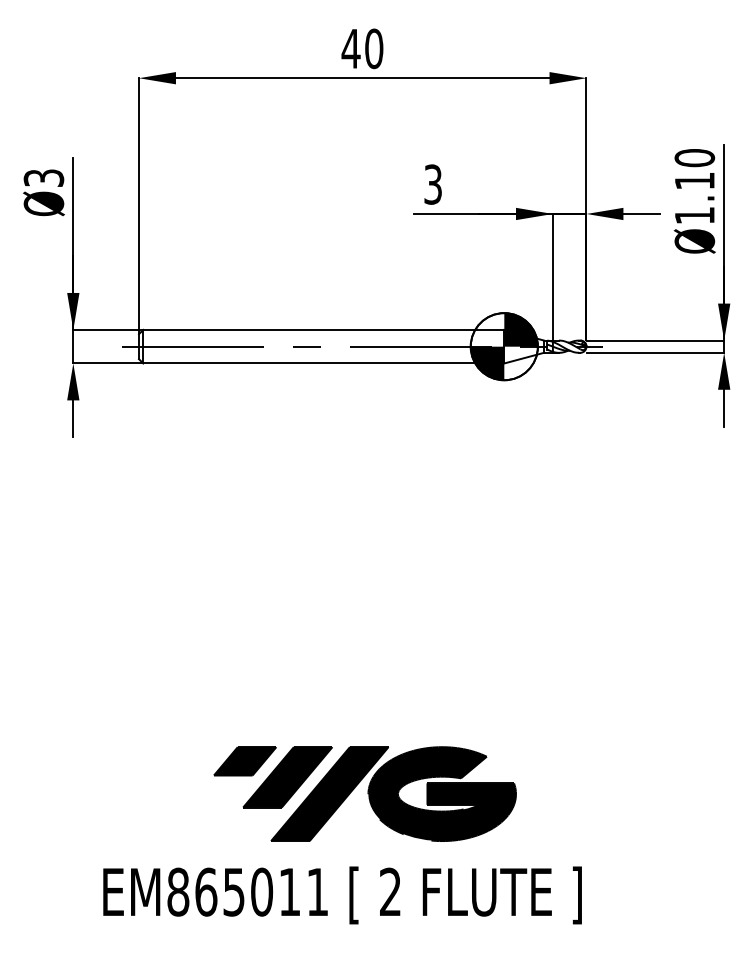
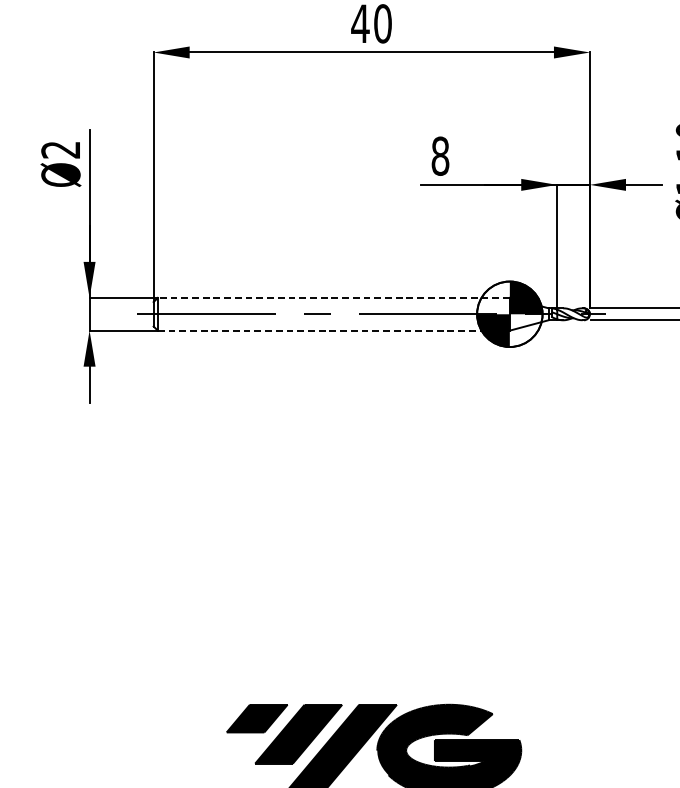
text: (44, 177) -> (61, 149), Ø3 -> Ø2
text: (433, 184) -> (440, 156), 3 -> 8
line: (323, 329) -> (333, 297), solid -> dashed
line: (323, 363) -> (333, 330), solid -> dashed

